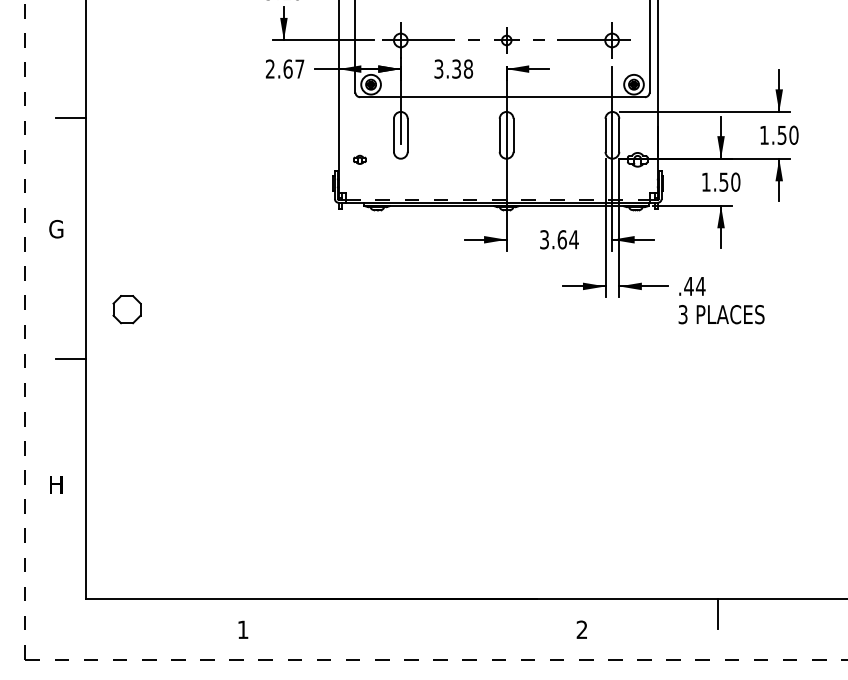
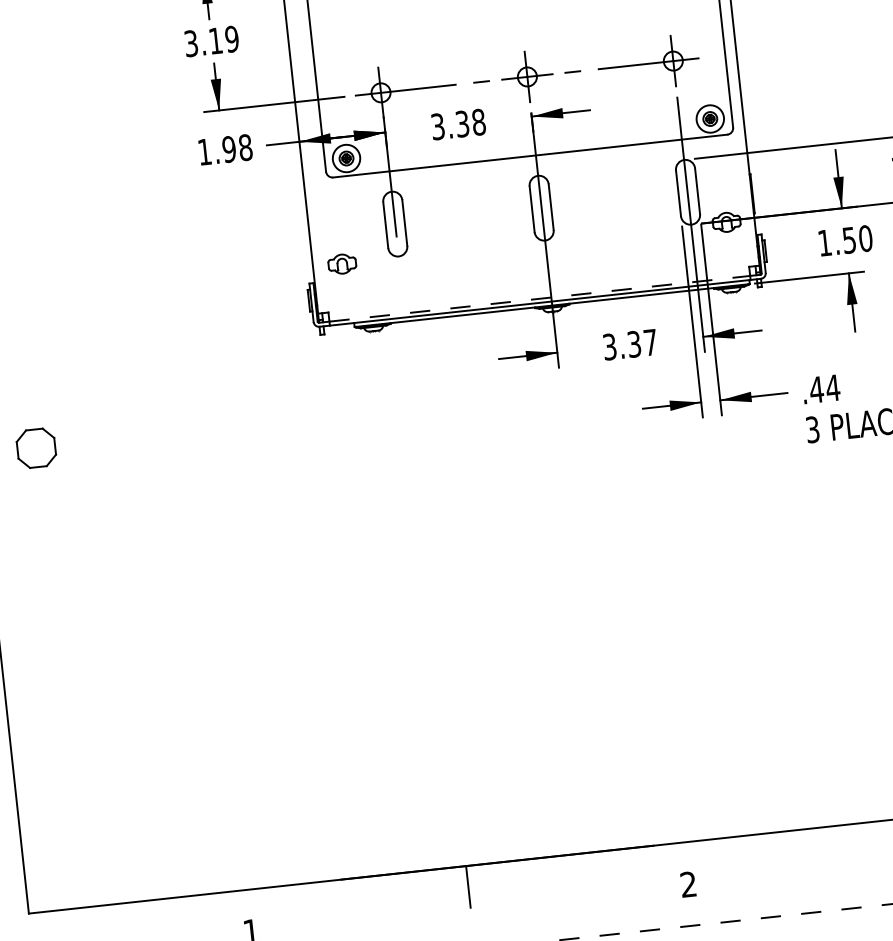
part: (506, 40) -> (527, 76), size x1.43
text: (284, 68) -> (224, 149), 2.67 -> 1.98
part: (359, 159) -> (341, 263), size x1.67
text: (567, 239) -> (641, 343), 3.64 -> 3.37
part: (126, 309) -> (35, 448), moved
line: (401, 614) -> (468, 887), added
text: (581, 629) -> (687, 884), moved

